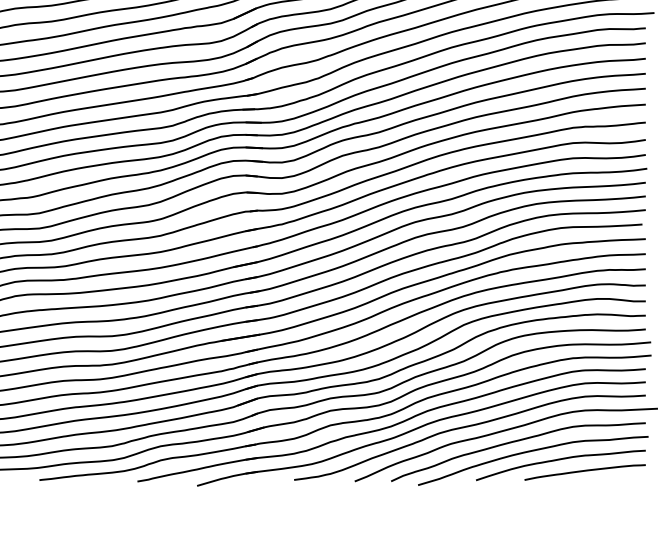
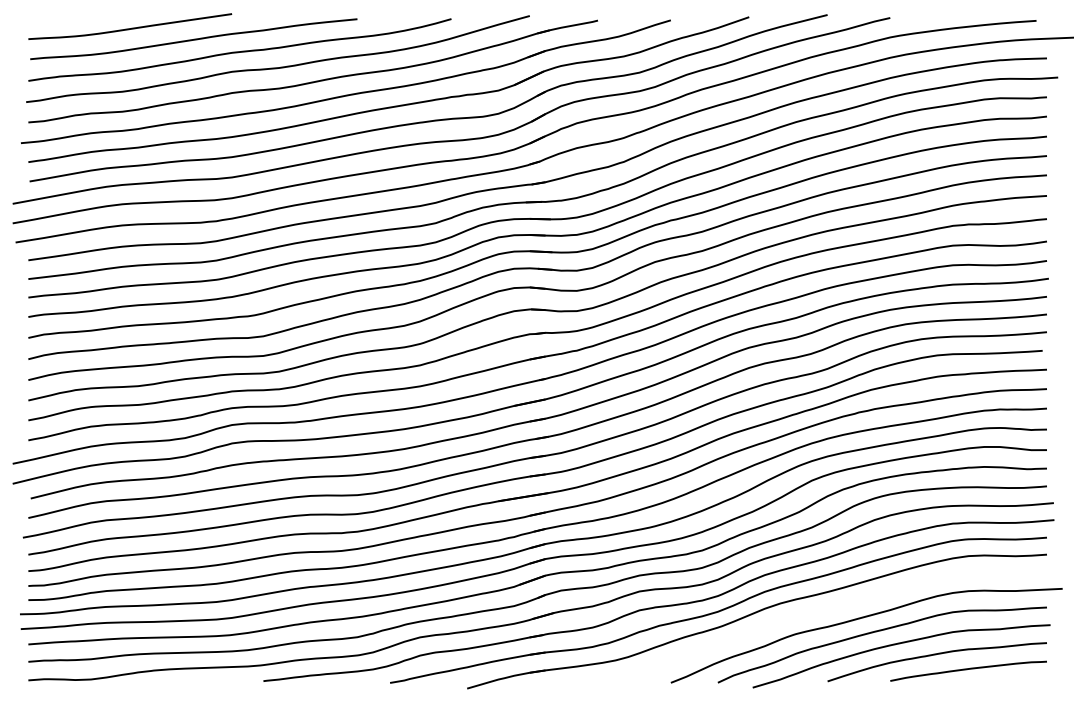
curve: (465, 427) -> (814, 613), removed

